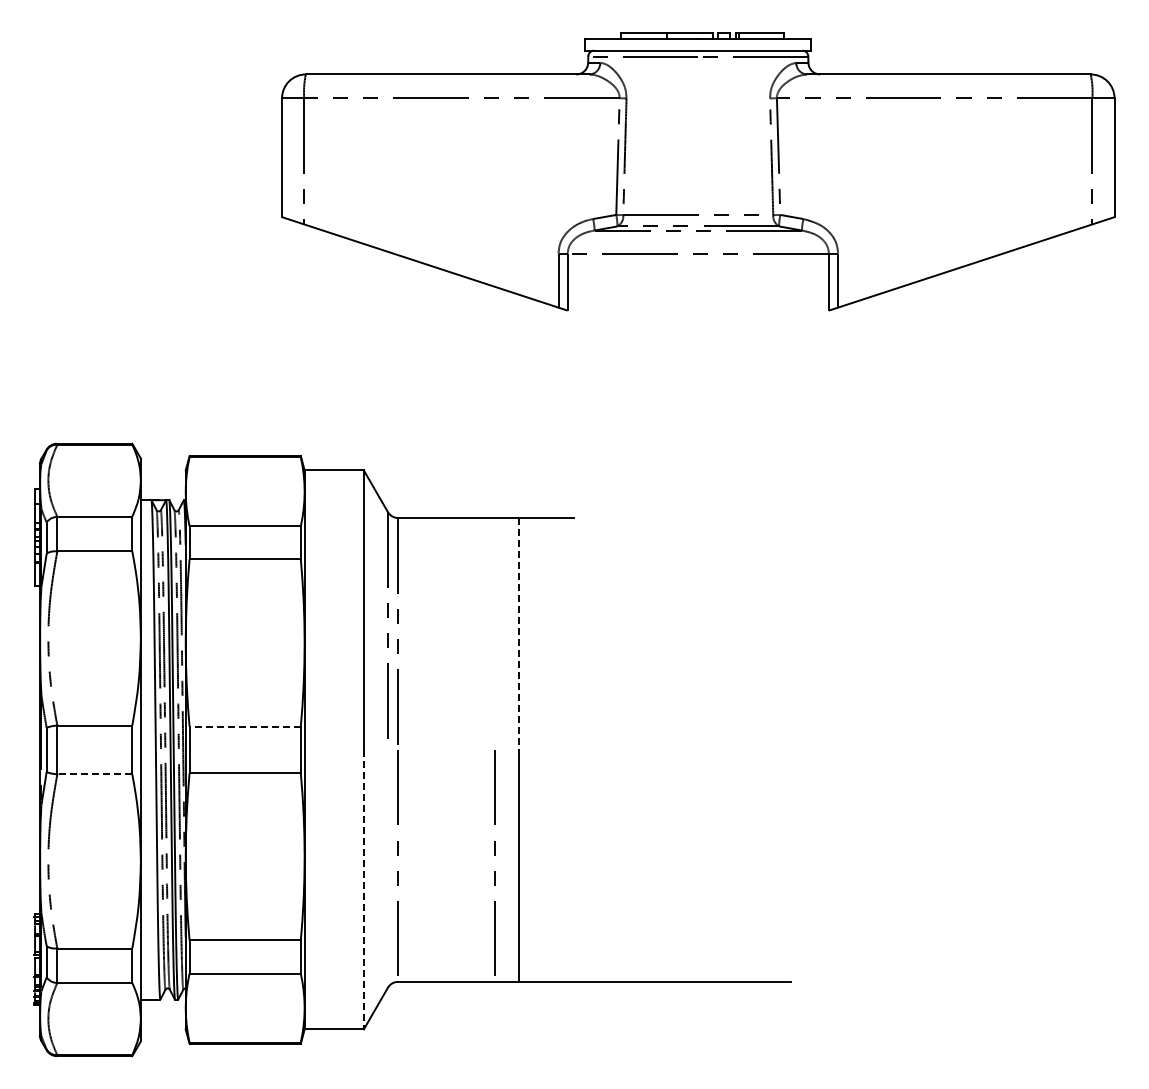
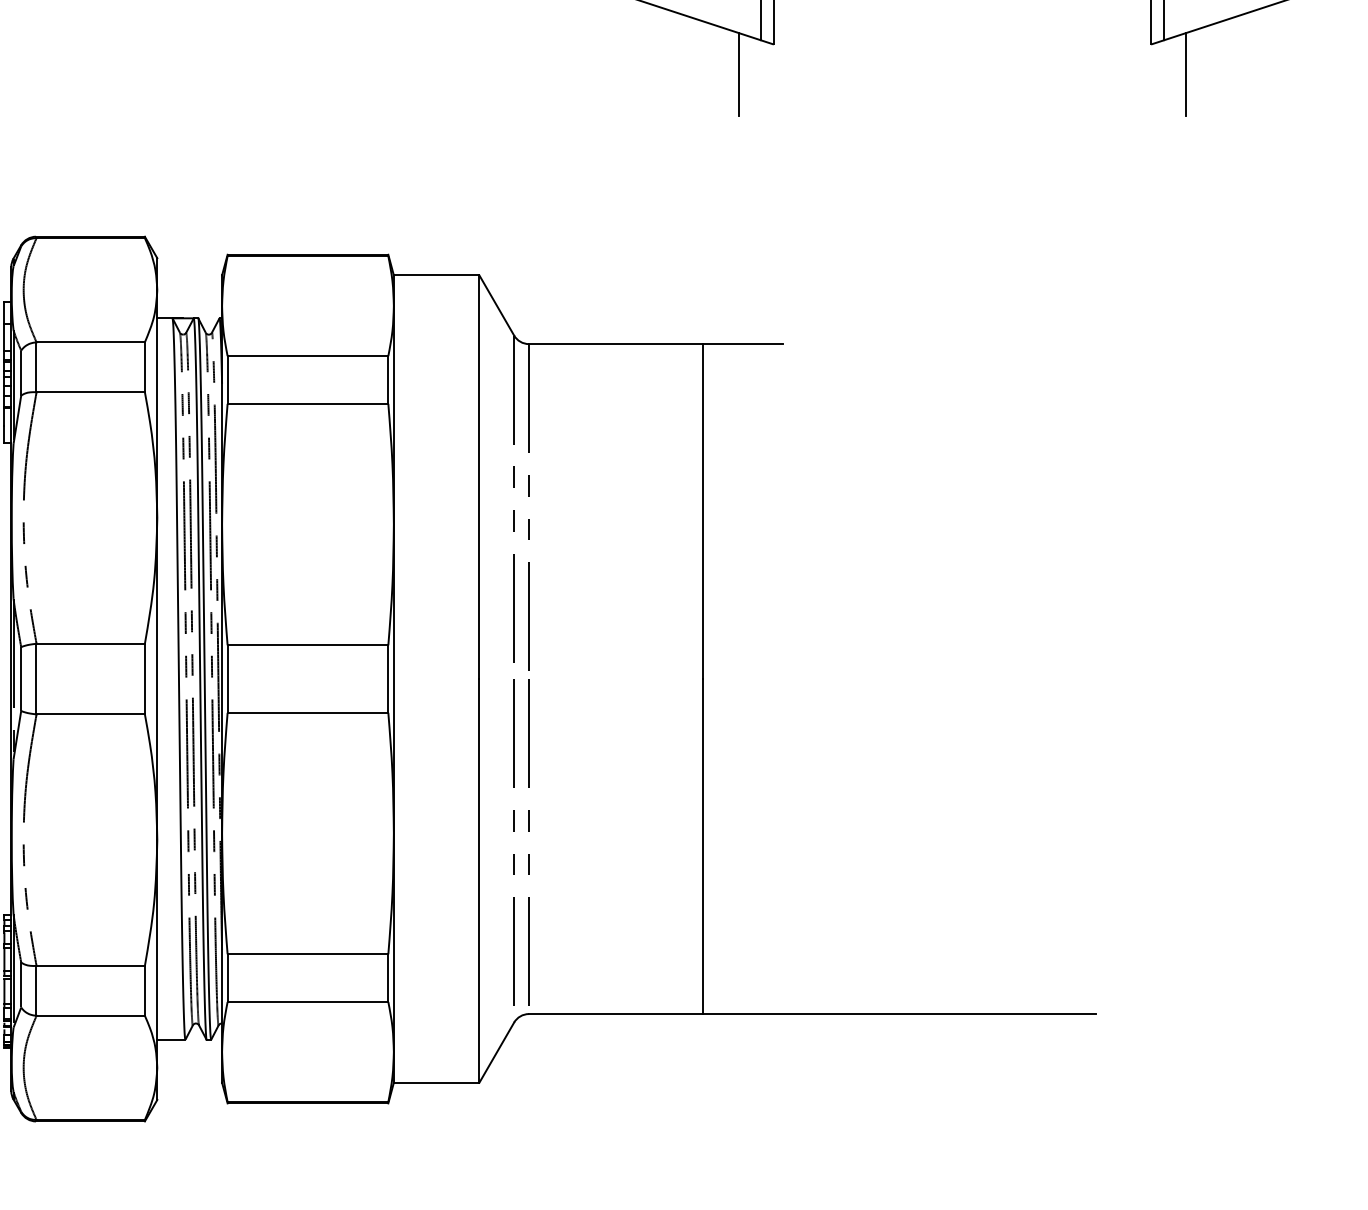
line: (543, 330) -> (738, 73), added
line: (852, 330) -> (1185, 73), added
line: (518, 633) -> (702, 510), dashed -> solid
line: (245, 726) -> (308, 645), dashed -> solid
line: (94, 774) -> (90, 714), dashed -> solid
line: (494, 855) -> (513, 831), moved
line: (363, 889) -> (478, 880), dashed -> solid

